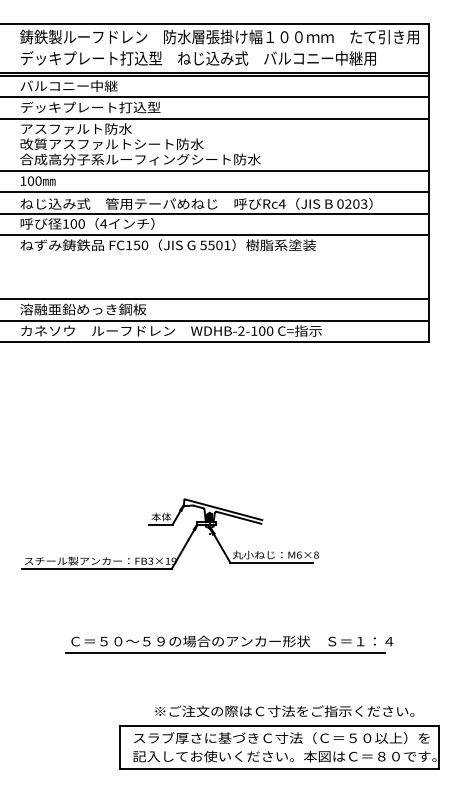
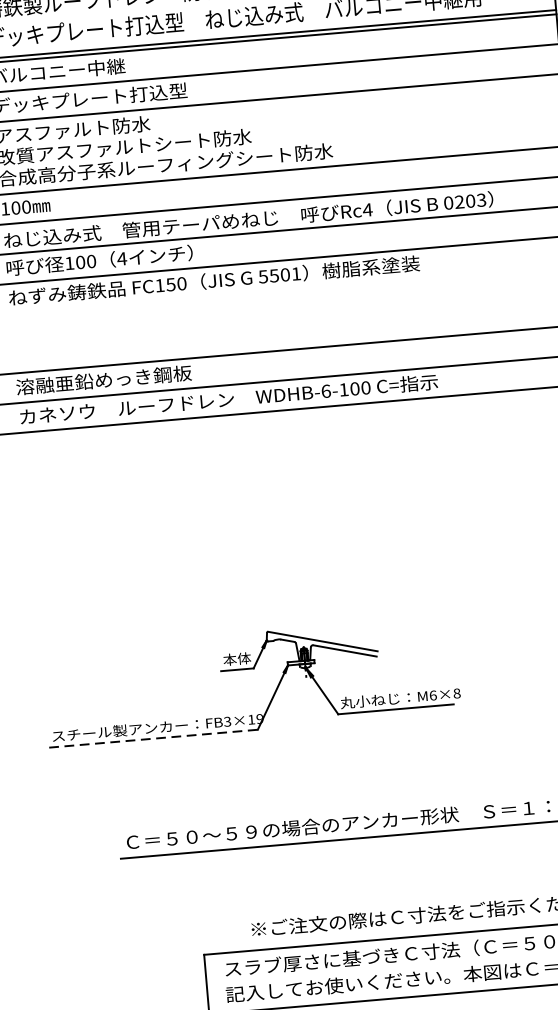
text: (241, 330) -> (326, 390), WDHB-2-100 -> WDHB-6-100
line: (97, 568) -> (154, 738), solid -> dashed

